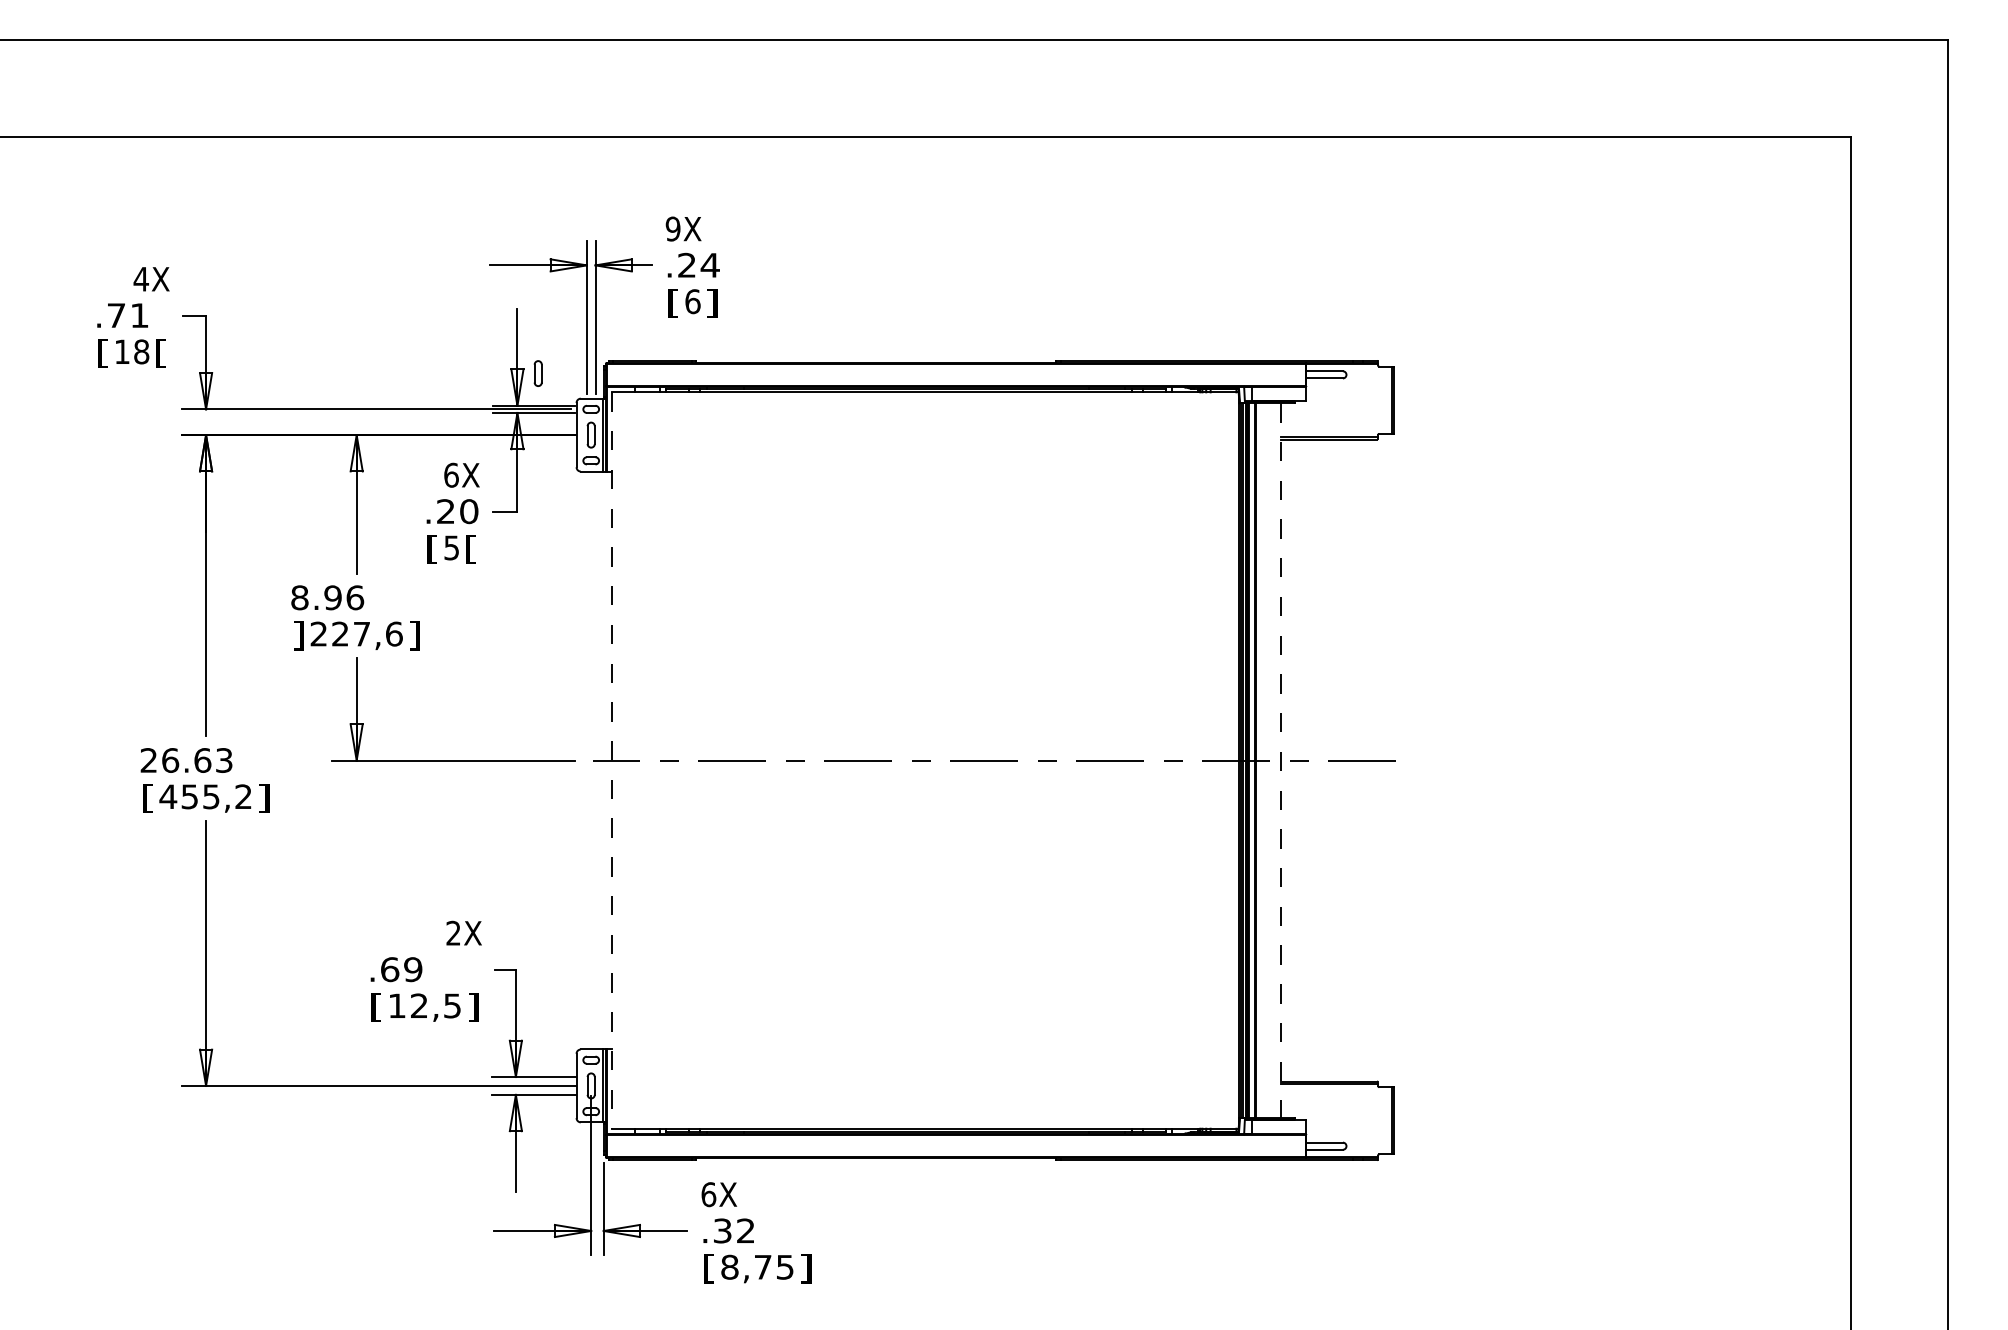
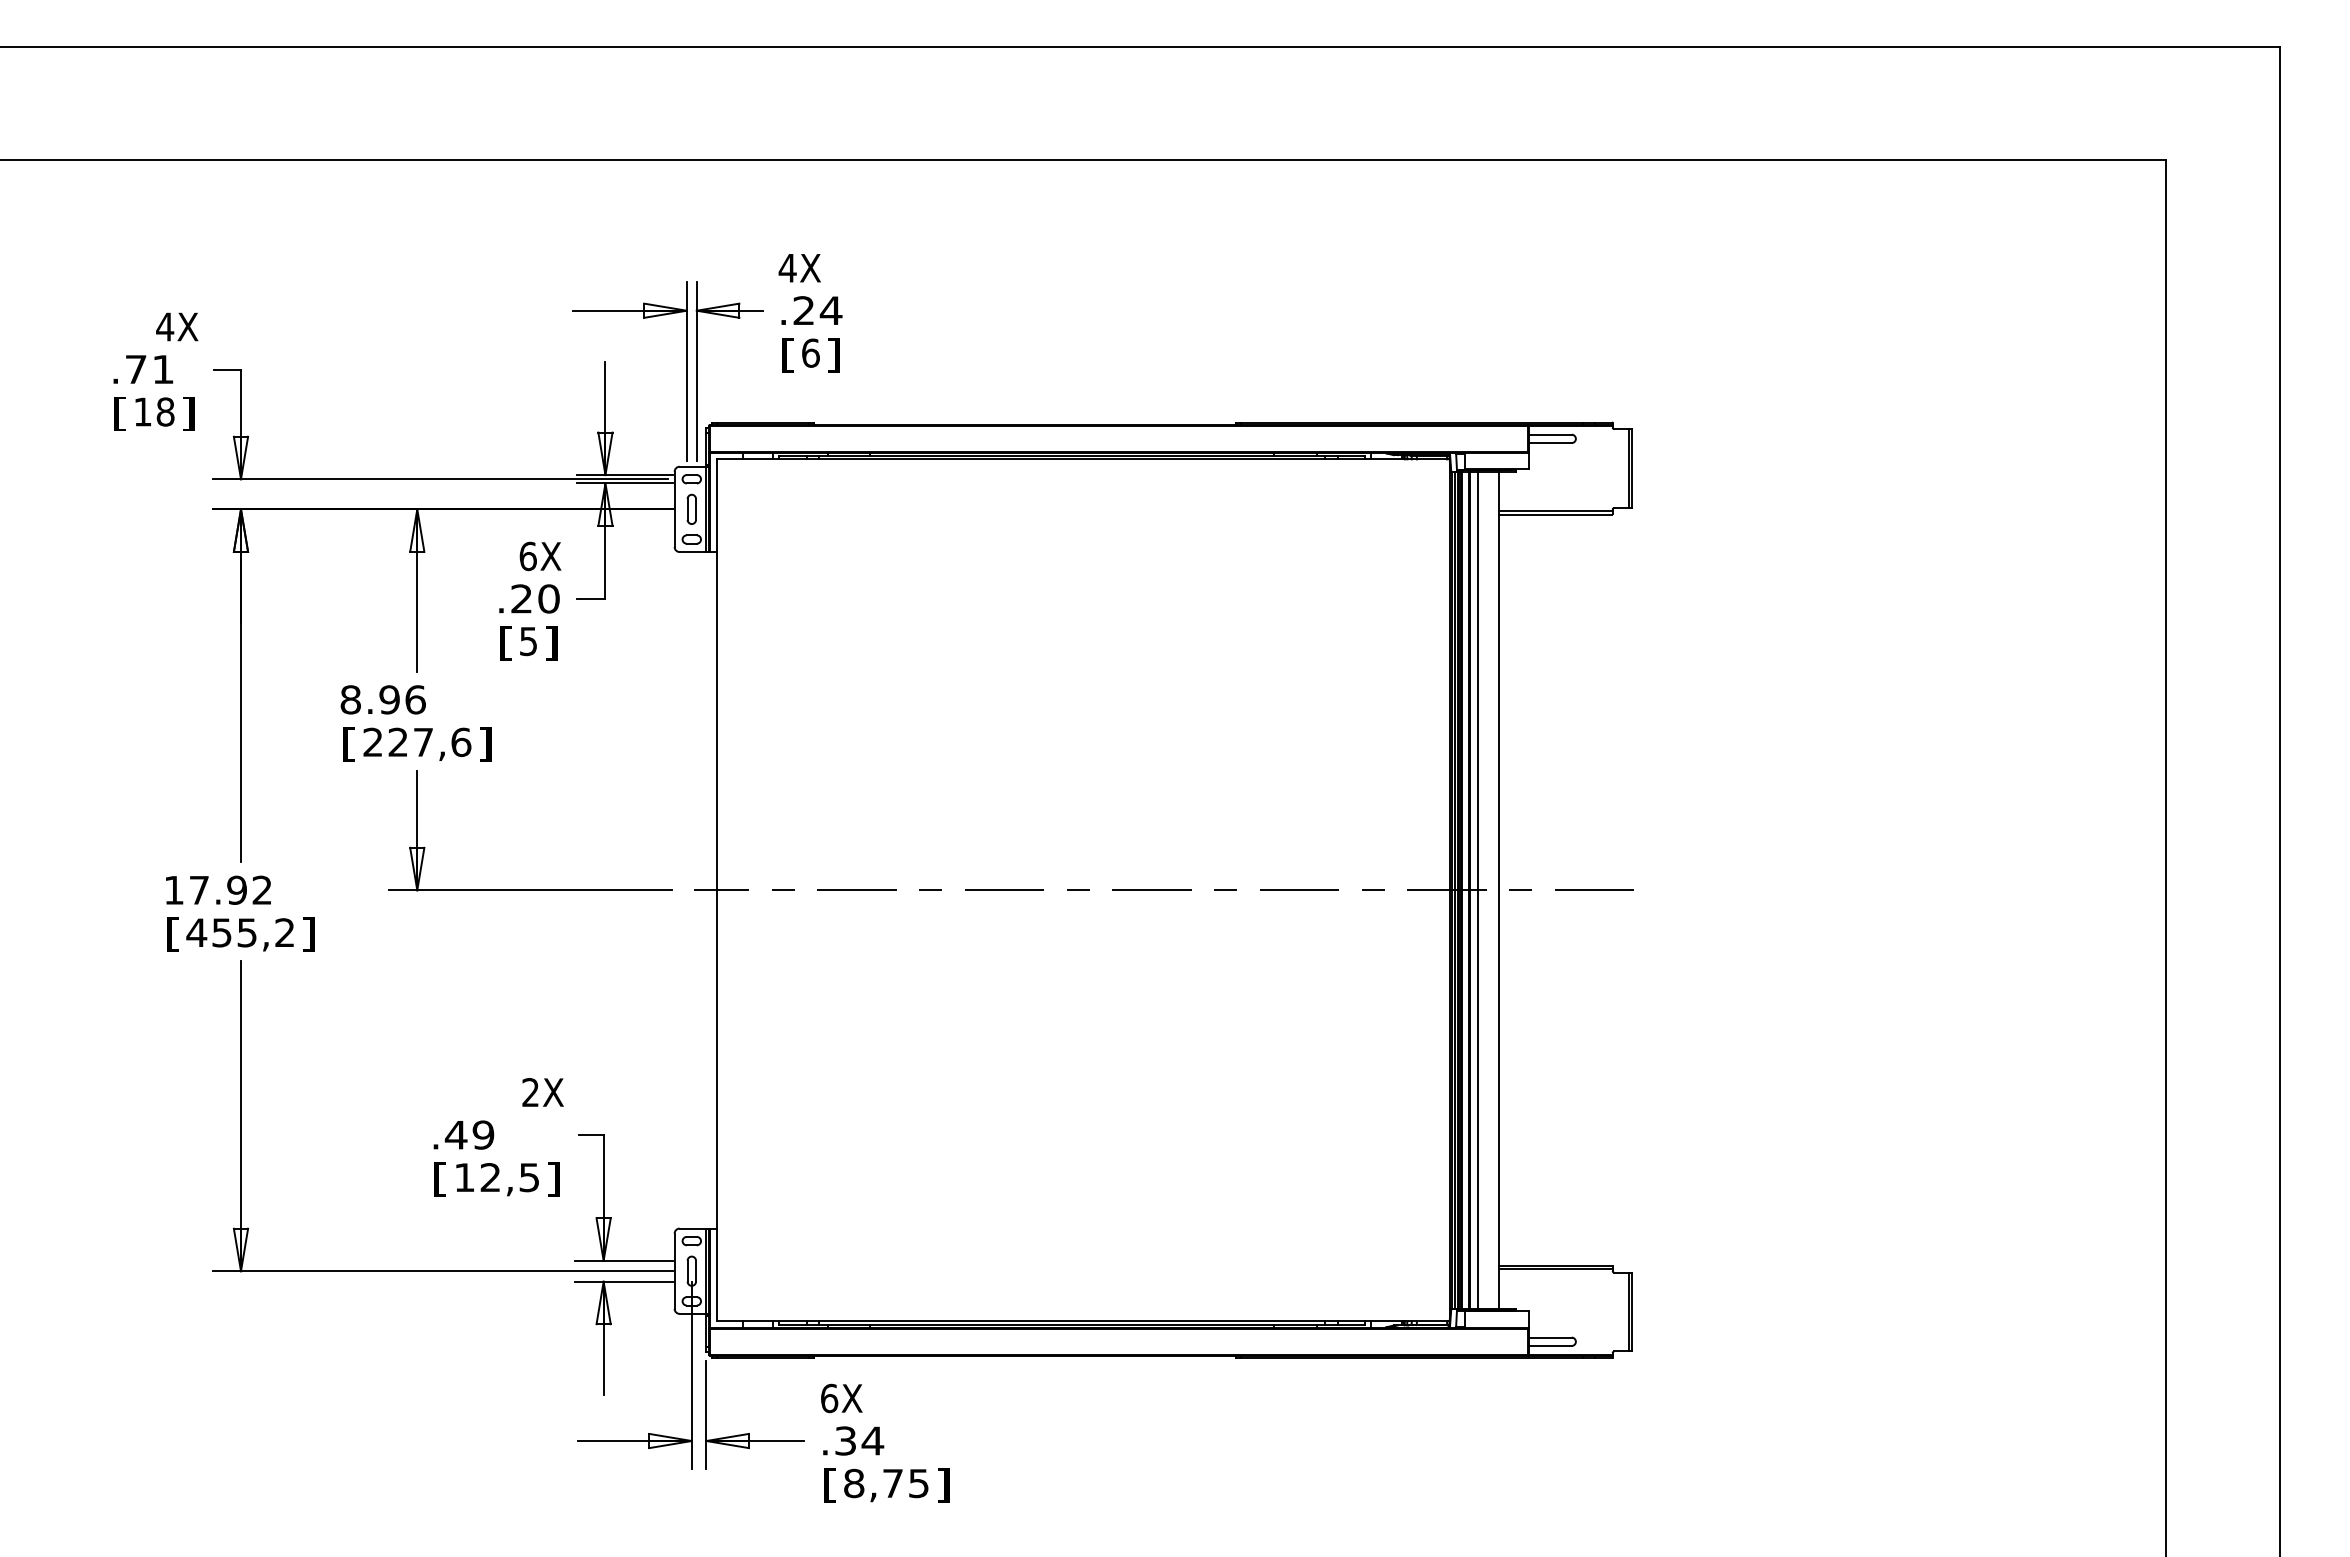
text: (672, 228) -> (787, 267), 9X -> 4X
text: (161, 353) -> (188, 413), [ -> ]
part: (537, 372) -> (629, 436), removed
text: (471, 549) -> (551, 643), [ -> ]
text: (298, 635) -> (349, 744), ] -> [
text: (186, 759) -> (217, 889), 26.63 -> 17.92
line: (612, 760) -> (716, 890), dashed -> solid
line: (1262, 760) -> (1477, 890), added
line: (1280, 760) -> (1498, 890), dashed -> solid
text: (389, 969) -> (455, 1134), .69 -> .49
text: (745, 1230) -> (872, 1440), .32 -> .34

